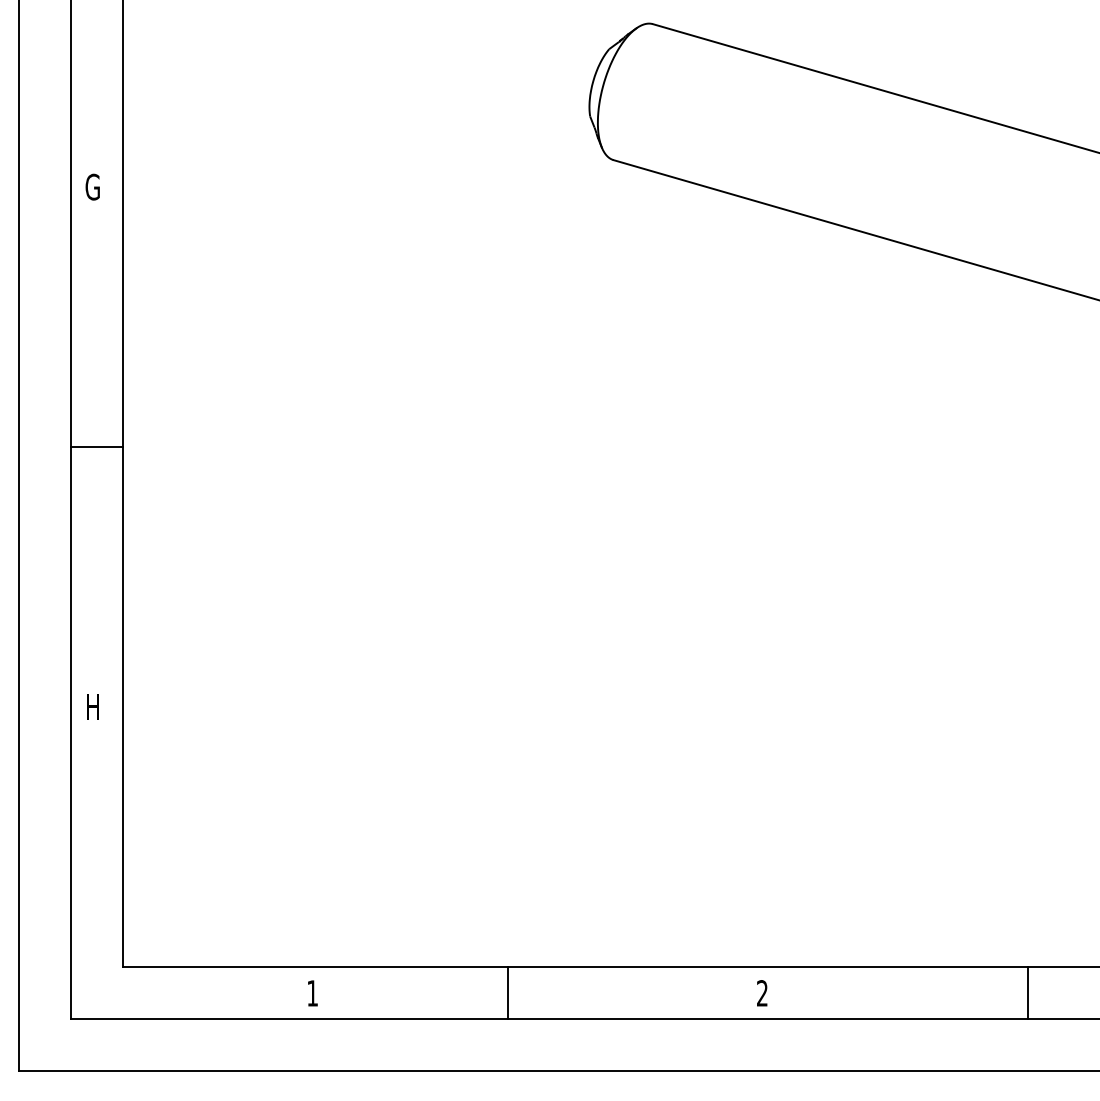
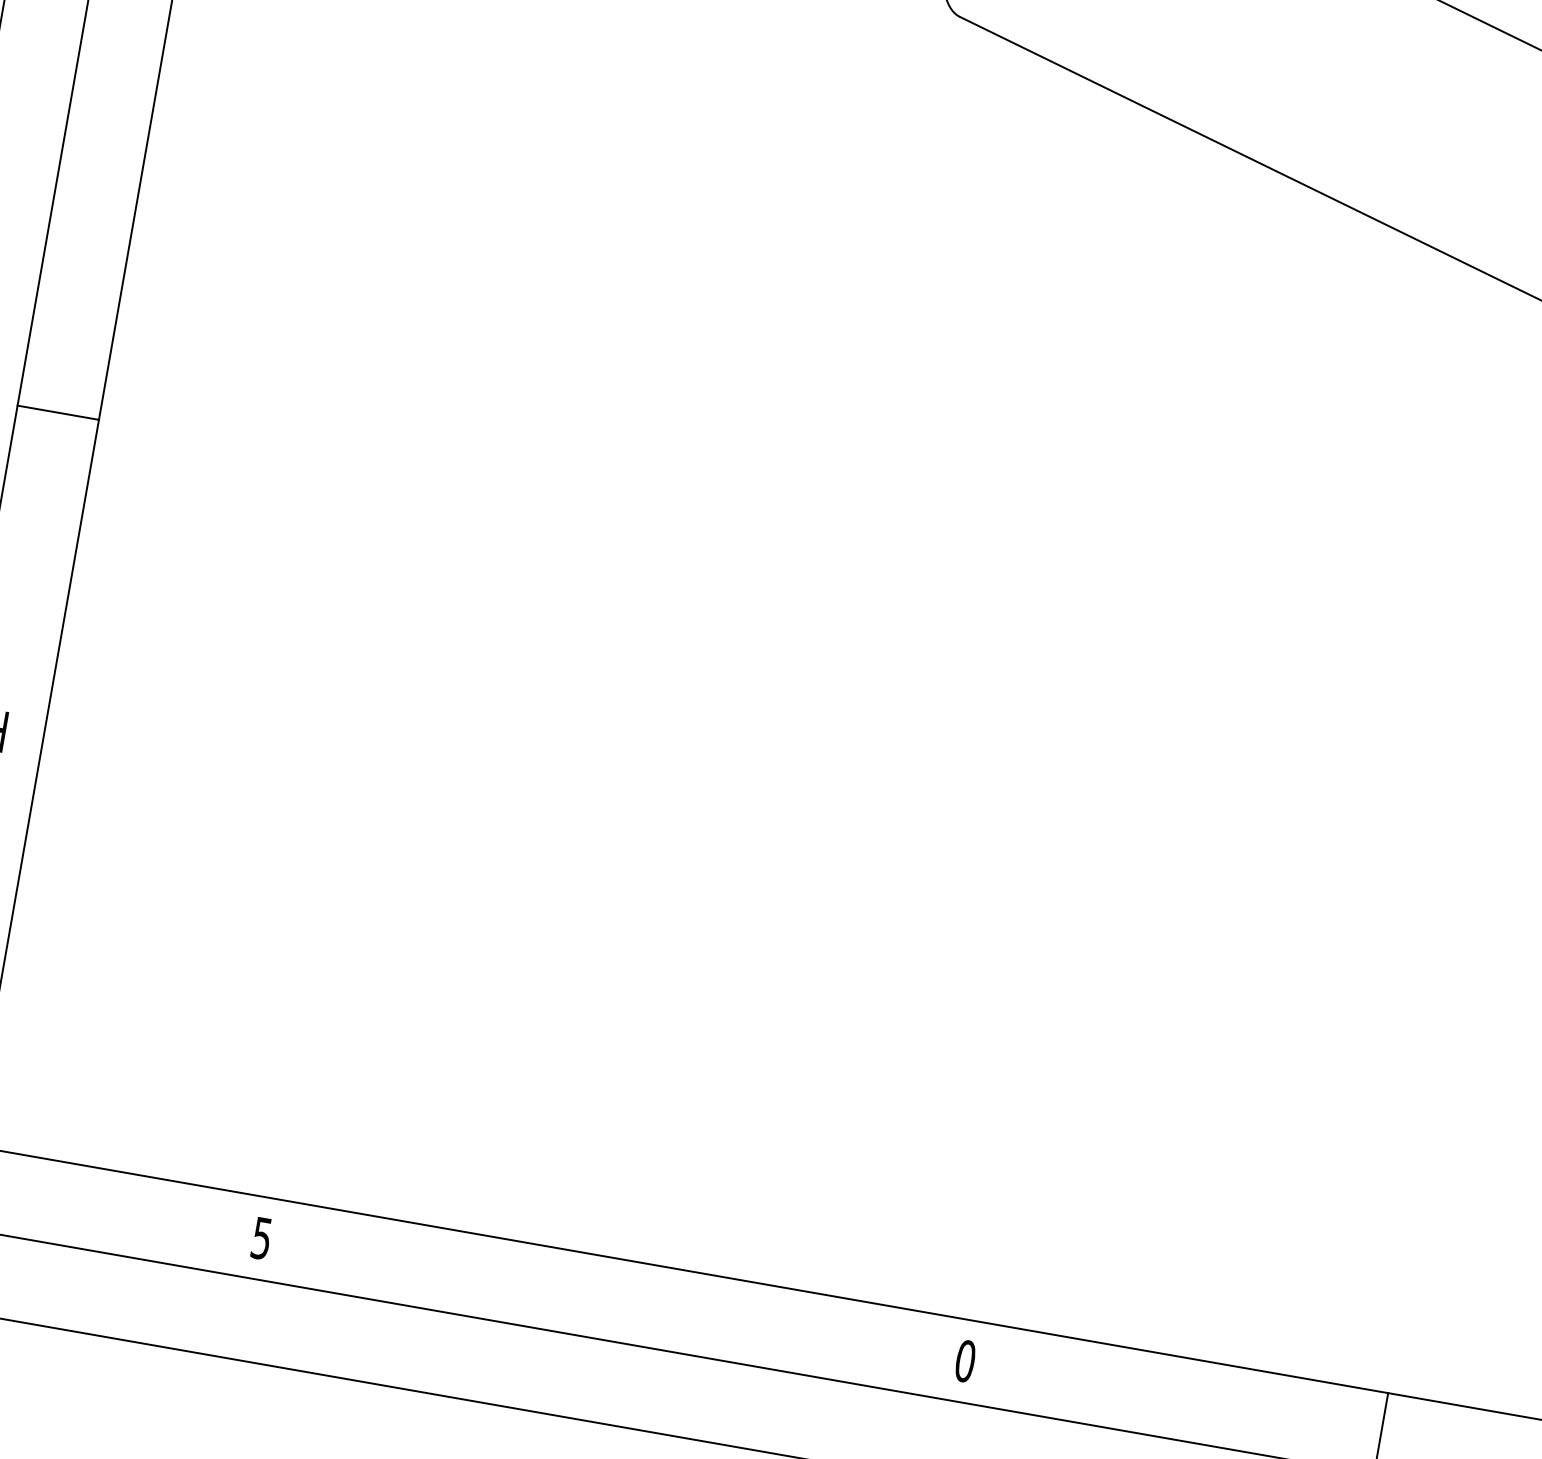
line: (97, 447) -> (58, 413), moved
text: (312, 993) -> (261, 1238), 1 -> 5
line: (507, 993) -> (566, 1291), removed
text: (762, 993) -> (965, 1361), 2 -> 0

